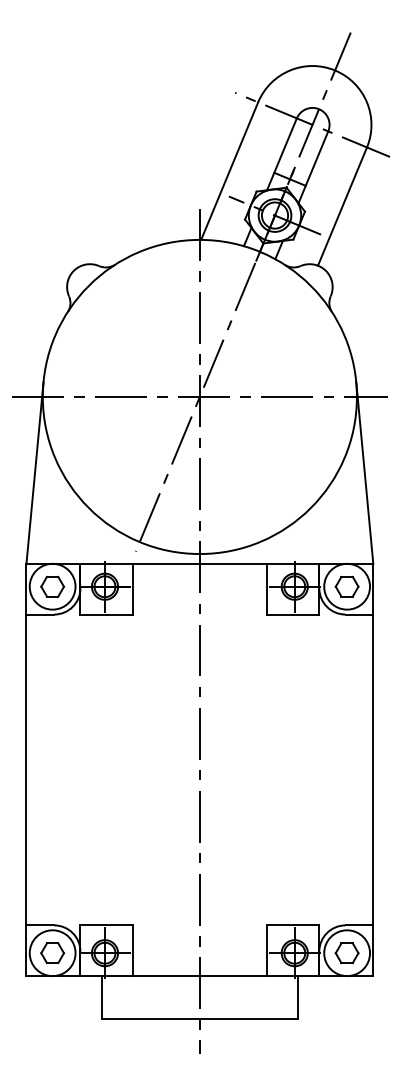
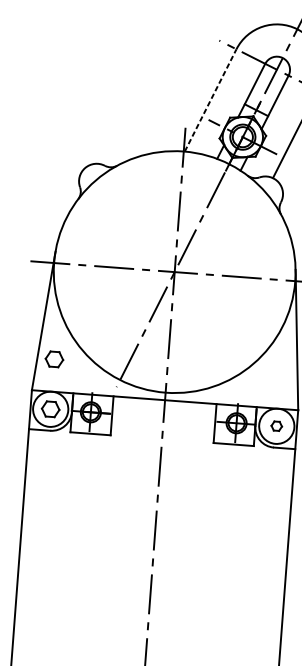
line: (229, 170) -> (210, 99), solid -> dashed
part: (52, 521) -> (54, 359), added
part: (346, 586) -> (276, 426), size x0.6

